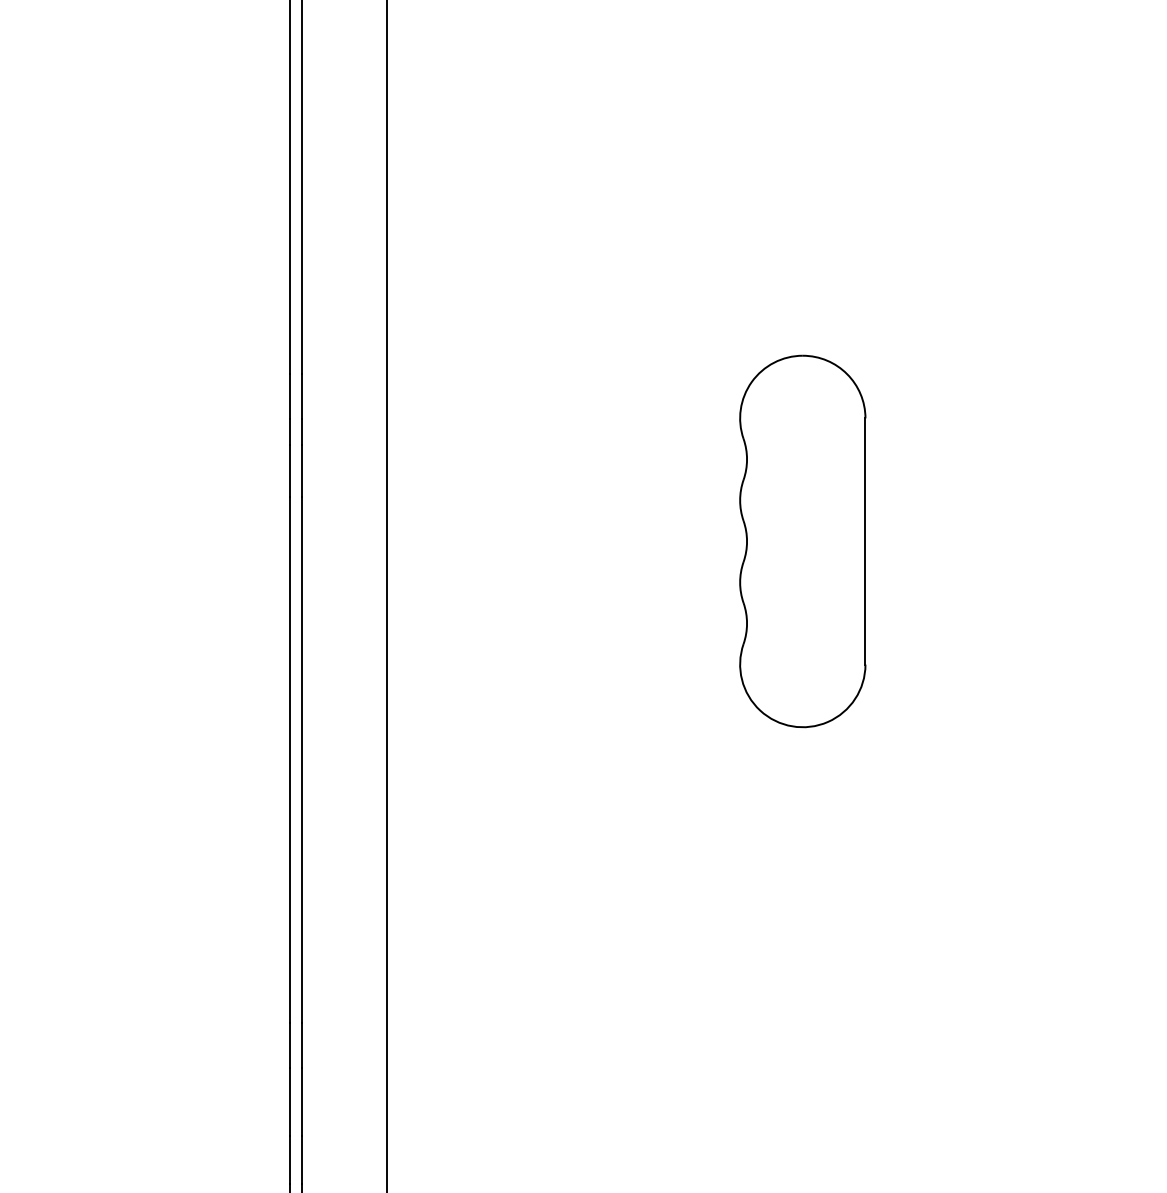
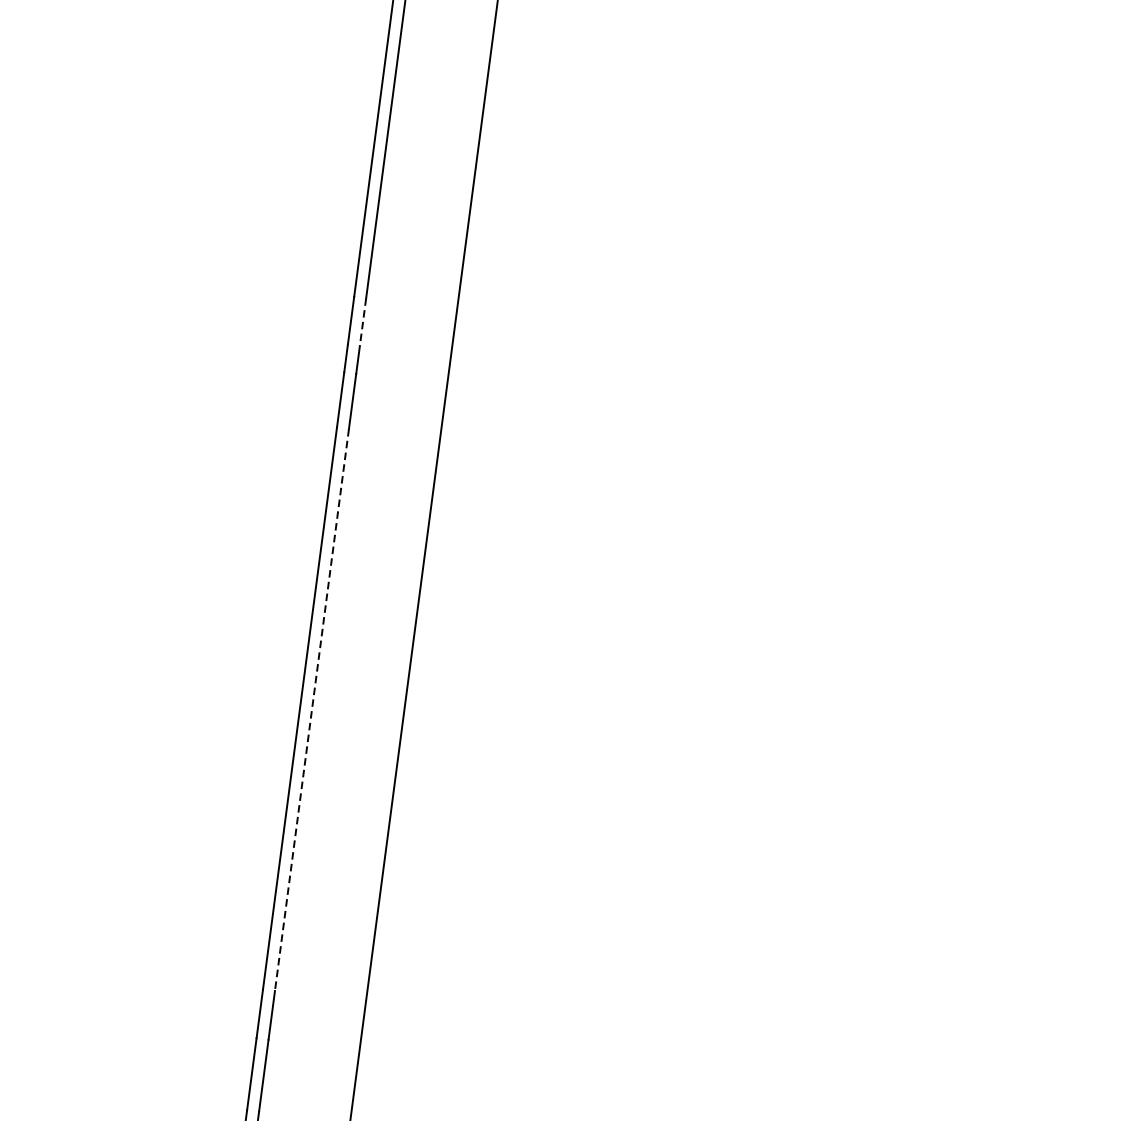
line: (301, 397) -> (362, 323), solid -> dashed
part: (802, 541) -> (877, 547), removed
line: (301, 759) -> (311, 709), solid -> dashed

